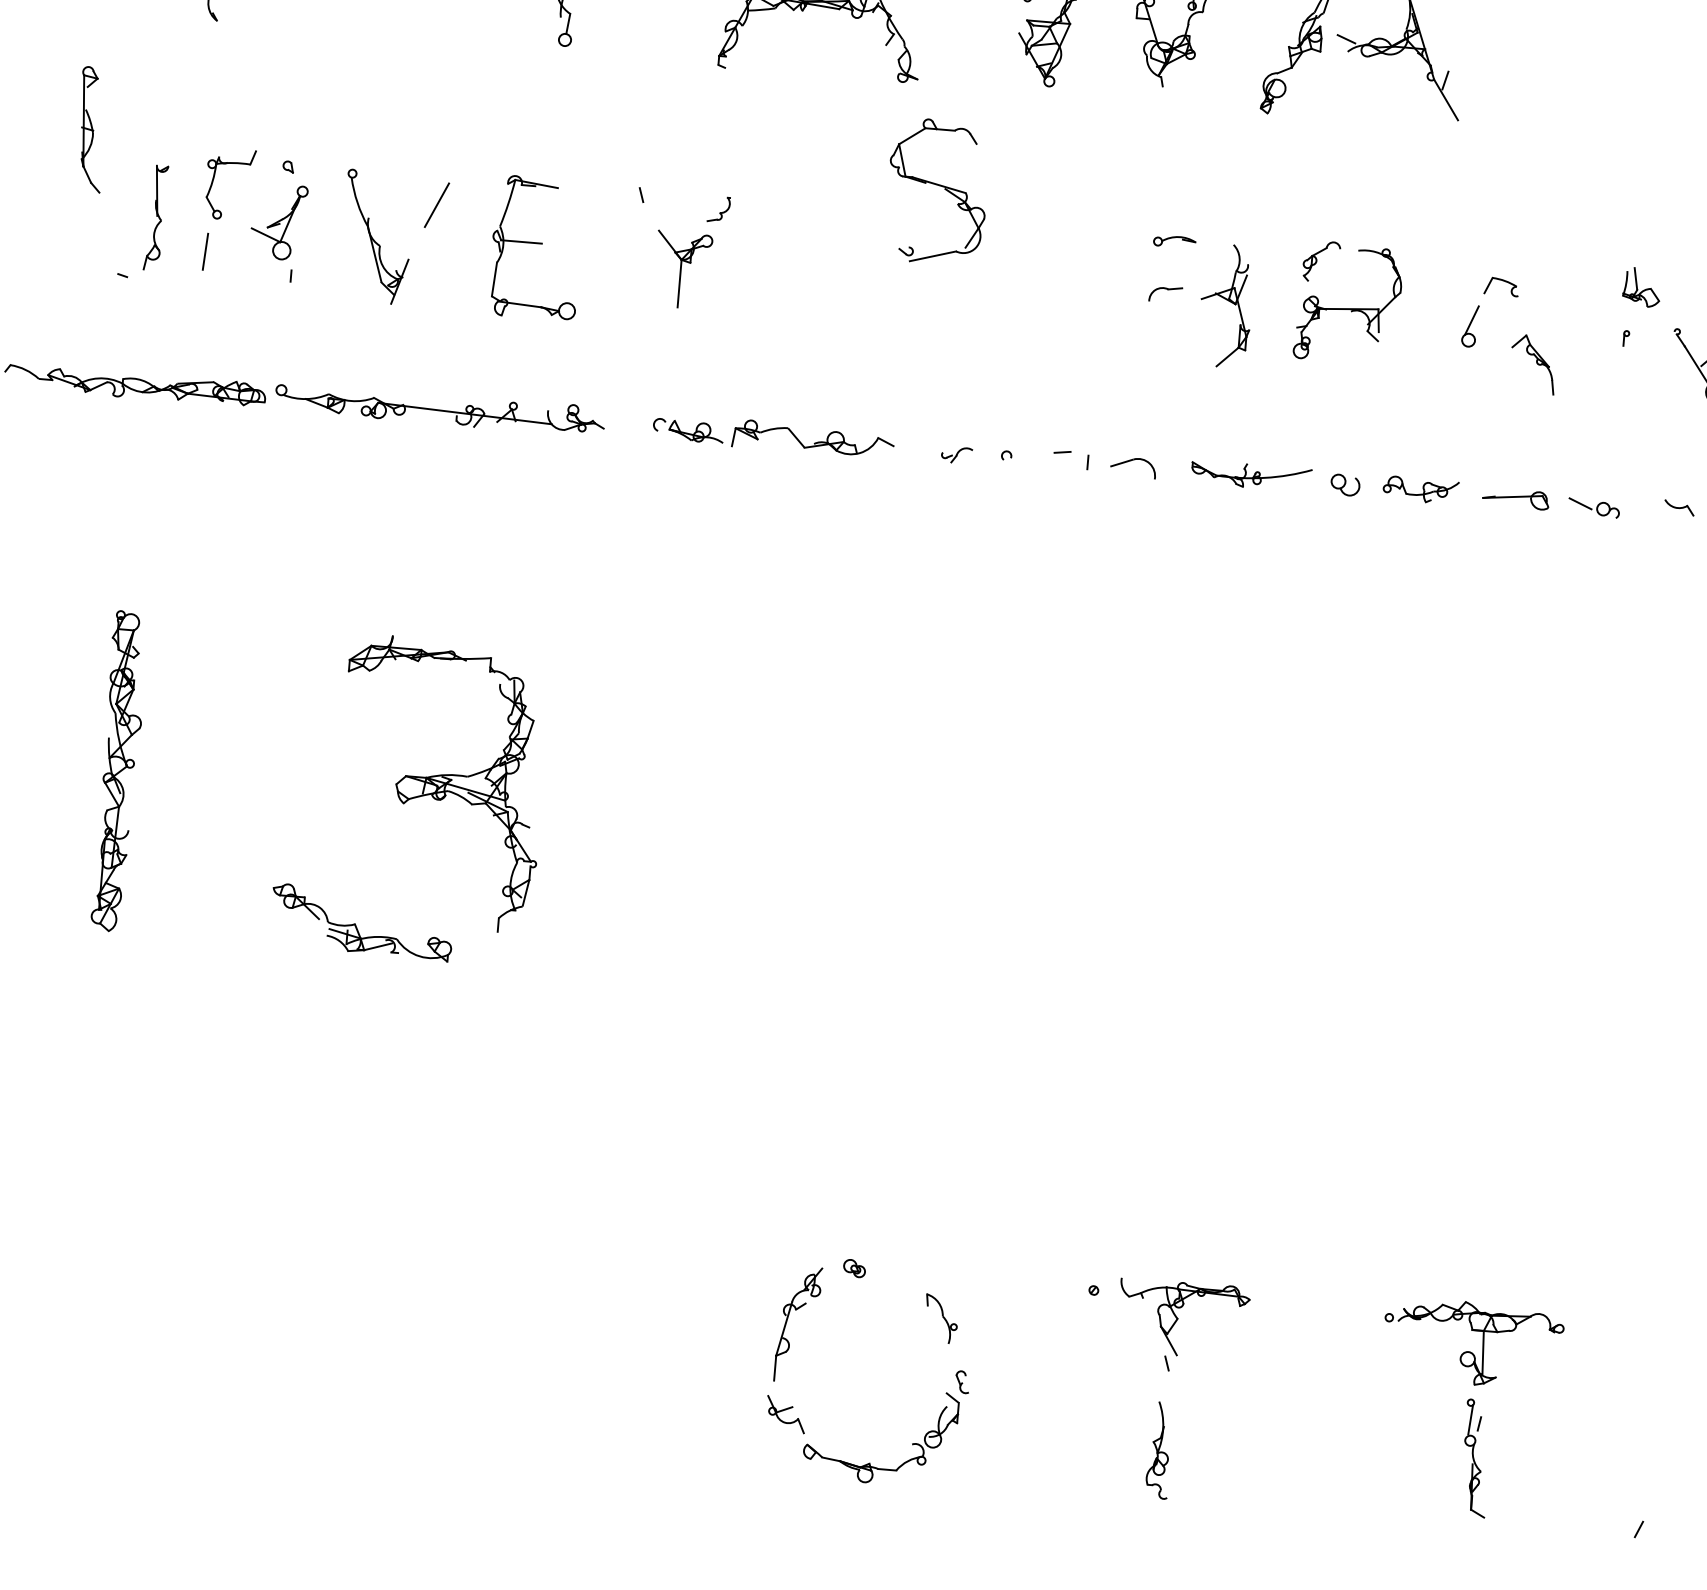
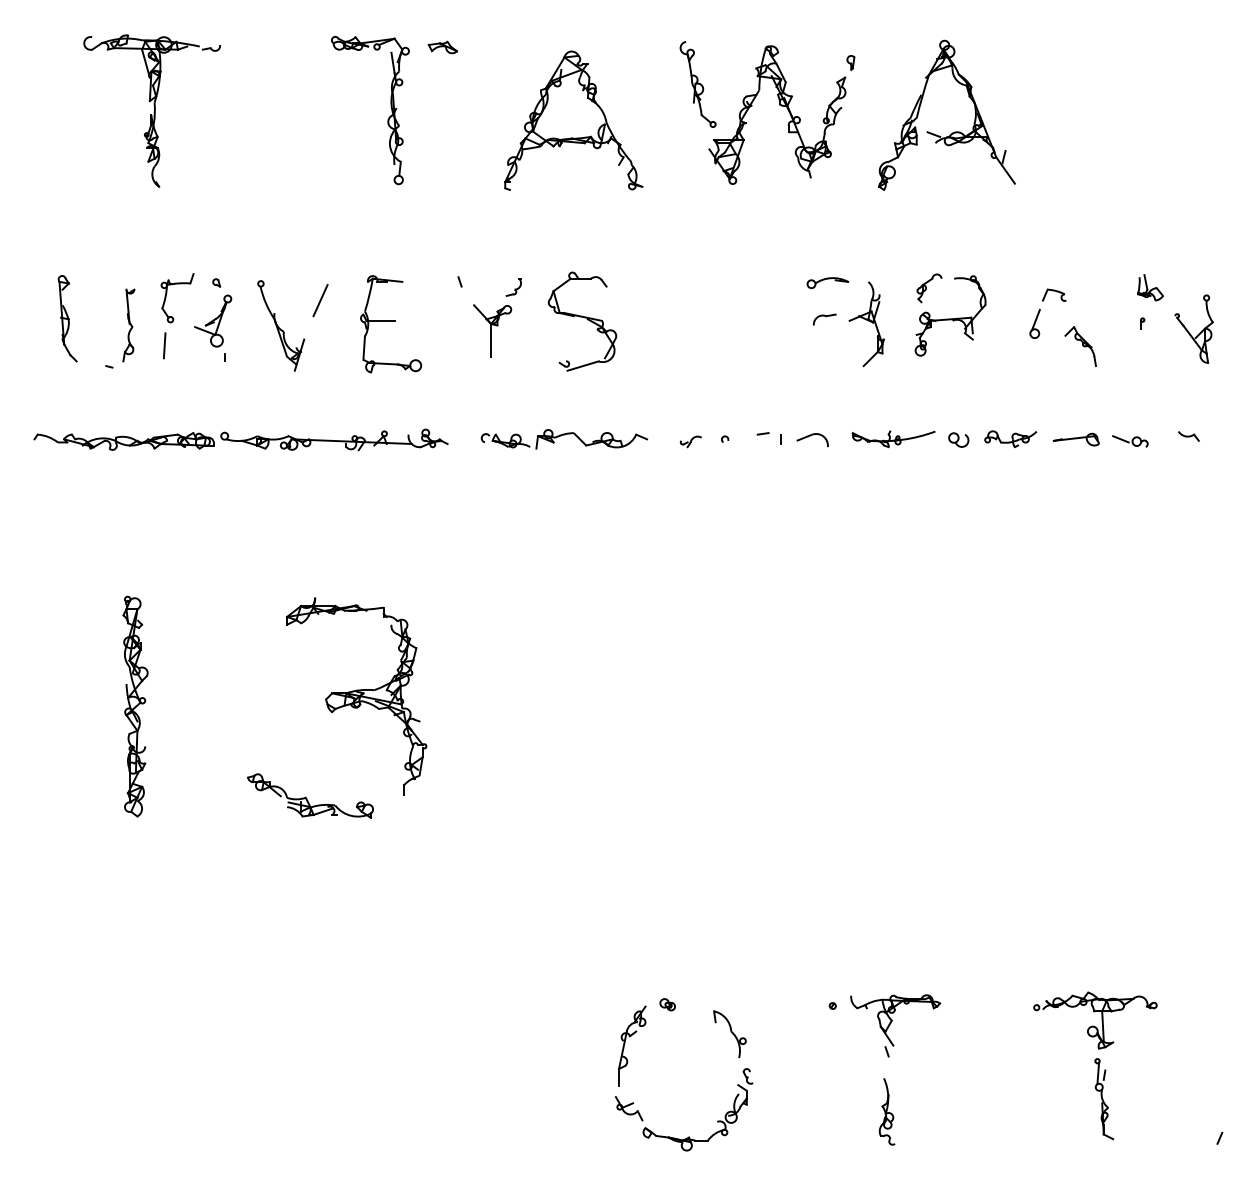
part: (91, 129) -> (67, 318), moved
part: (937, 191) -> (582, 321), moved
part: (1174, 242) -> (827, 283), size x1.43
part: (940, 1319) -> (729, 1034), size x1.43

